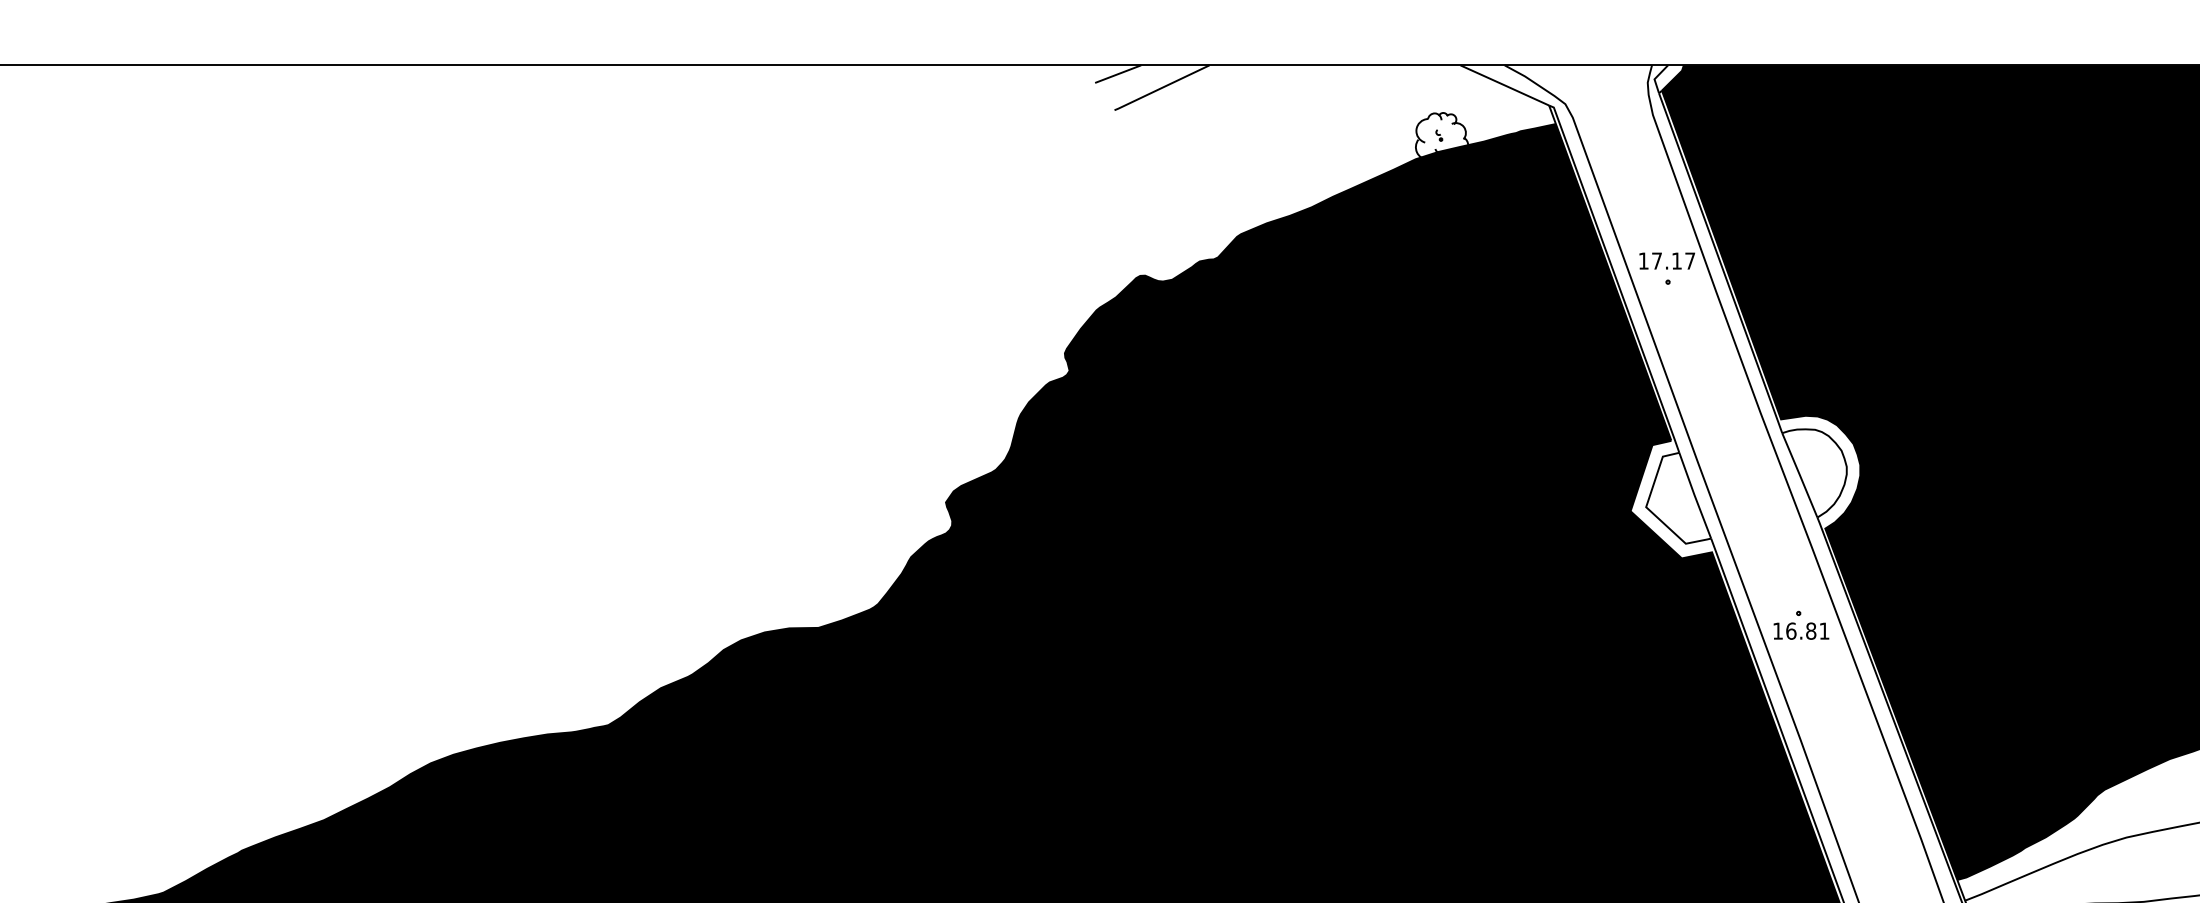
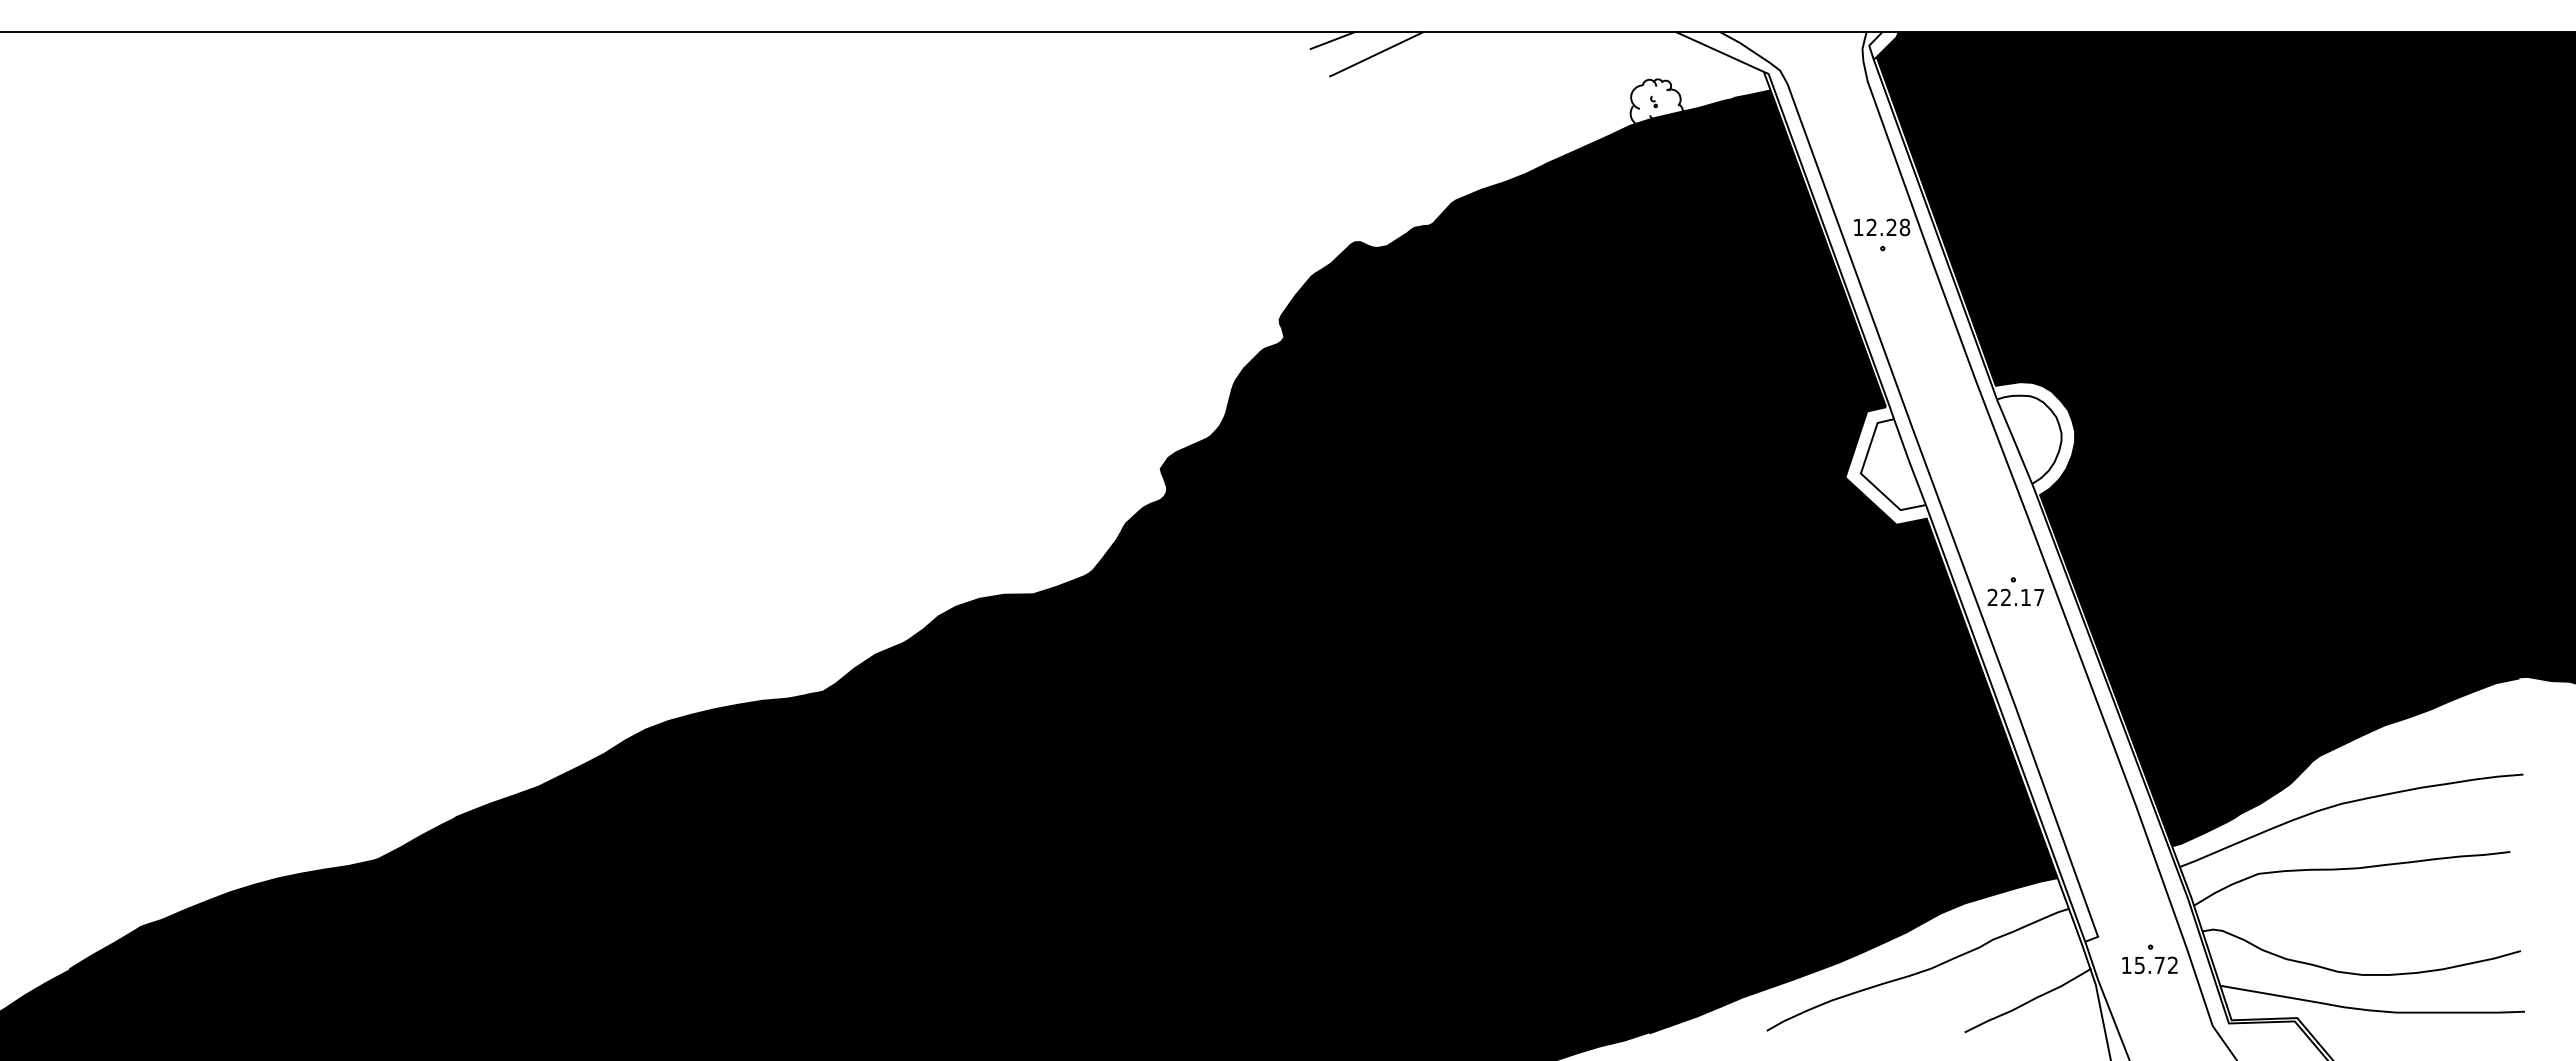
text: (1673, 261) -> (1888, 227), 17.17 -> 12.28
text: (1800, 631) -> (2015, 597), 16.81 -> 22.17

